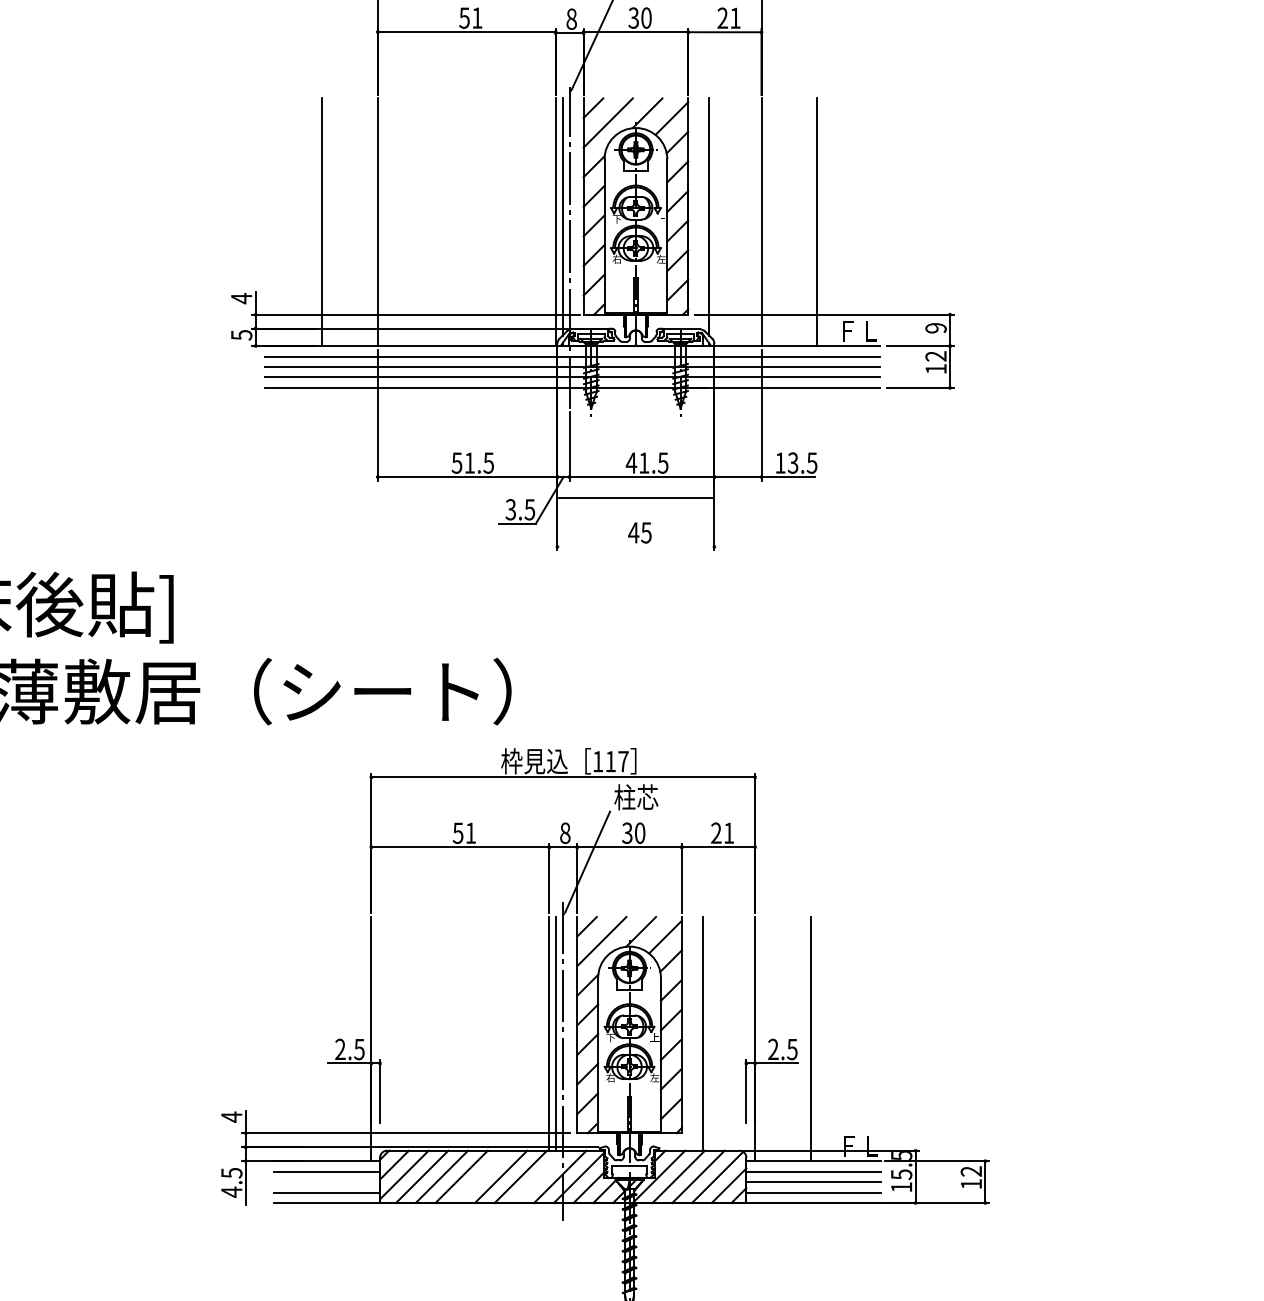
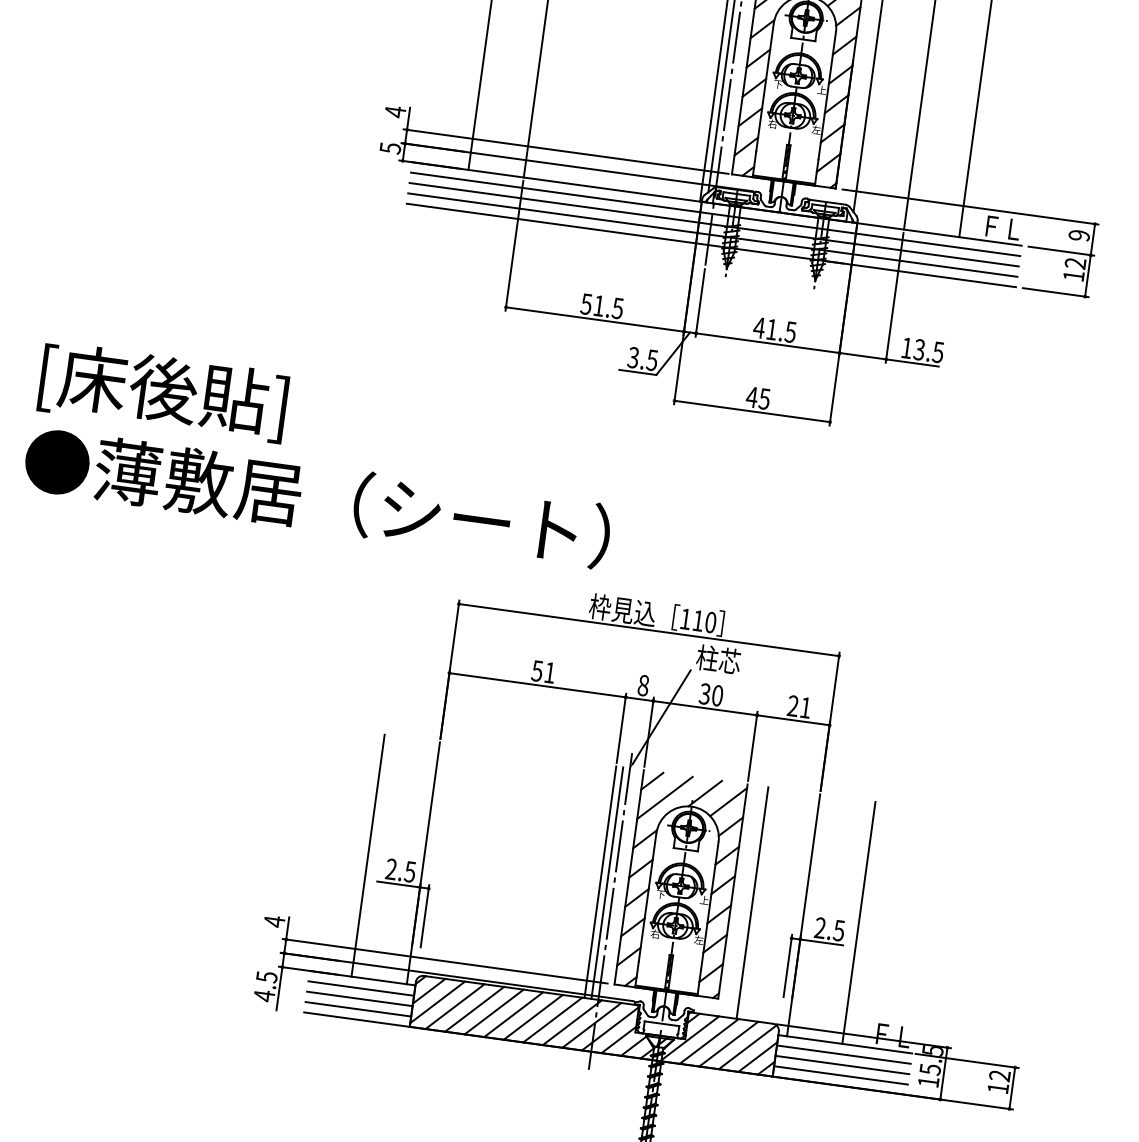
line: (635, 497) -> (751, 411), moved
text: (623, 761) -> (710, 622), 117 -> 110
line: (315, 1038) -> (368, 855), added
line: (481, 1176) -> (513, 1014), added
line: (540, 1176) -> (572, 1022), added
line: (326, 1182) -> (359, 999), added

